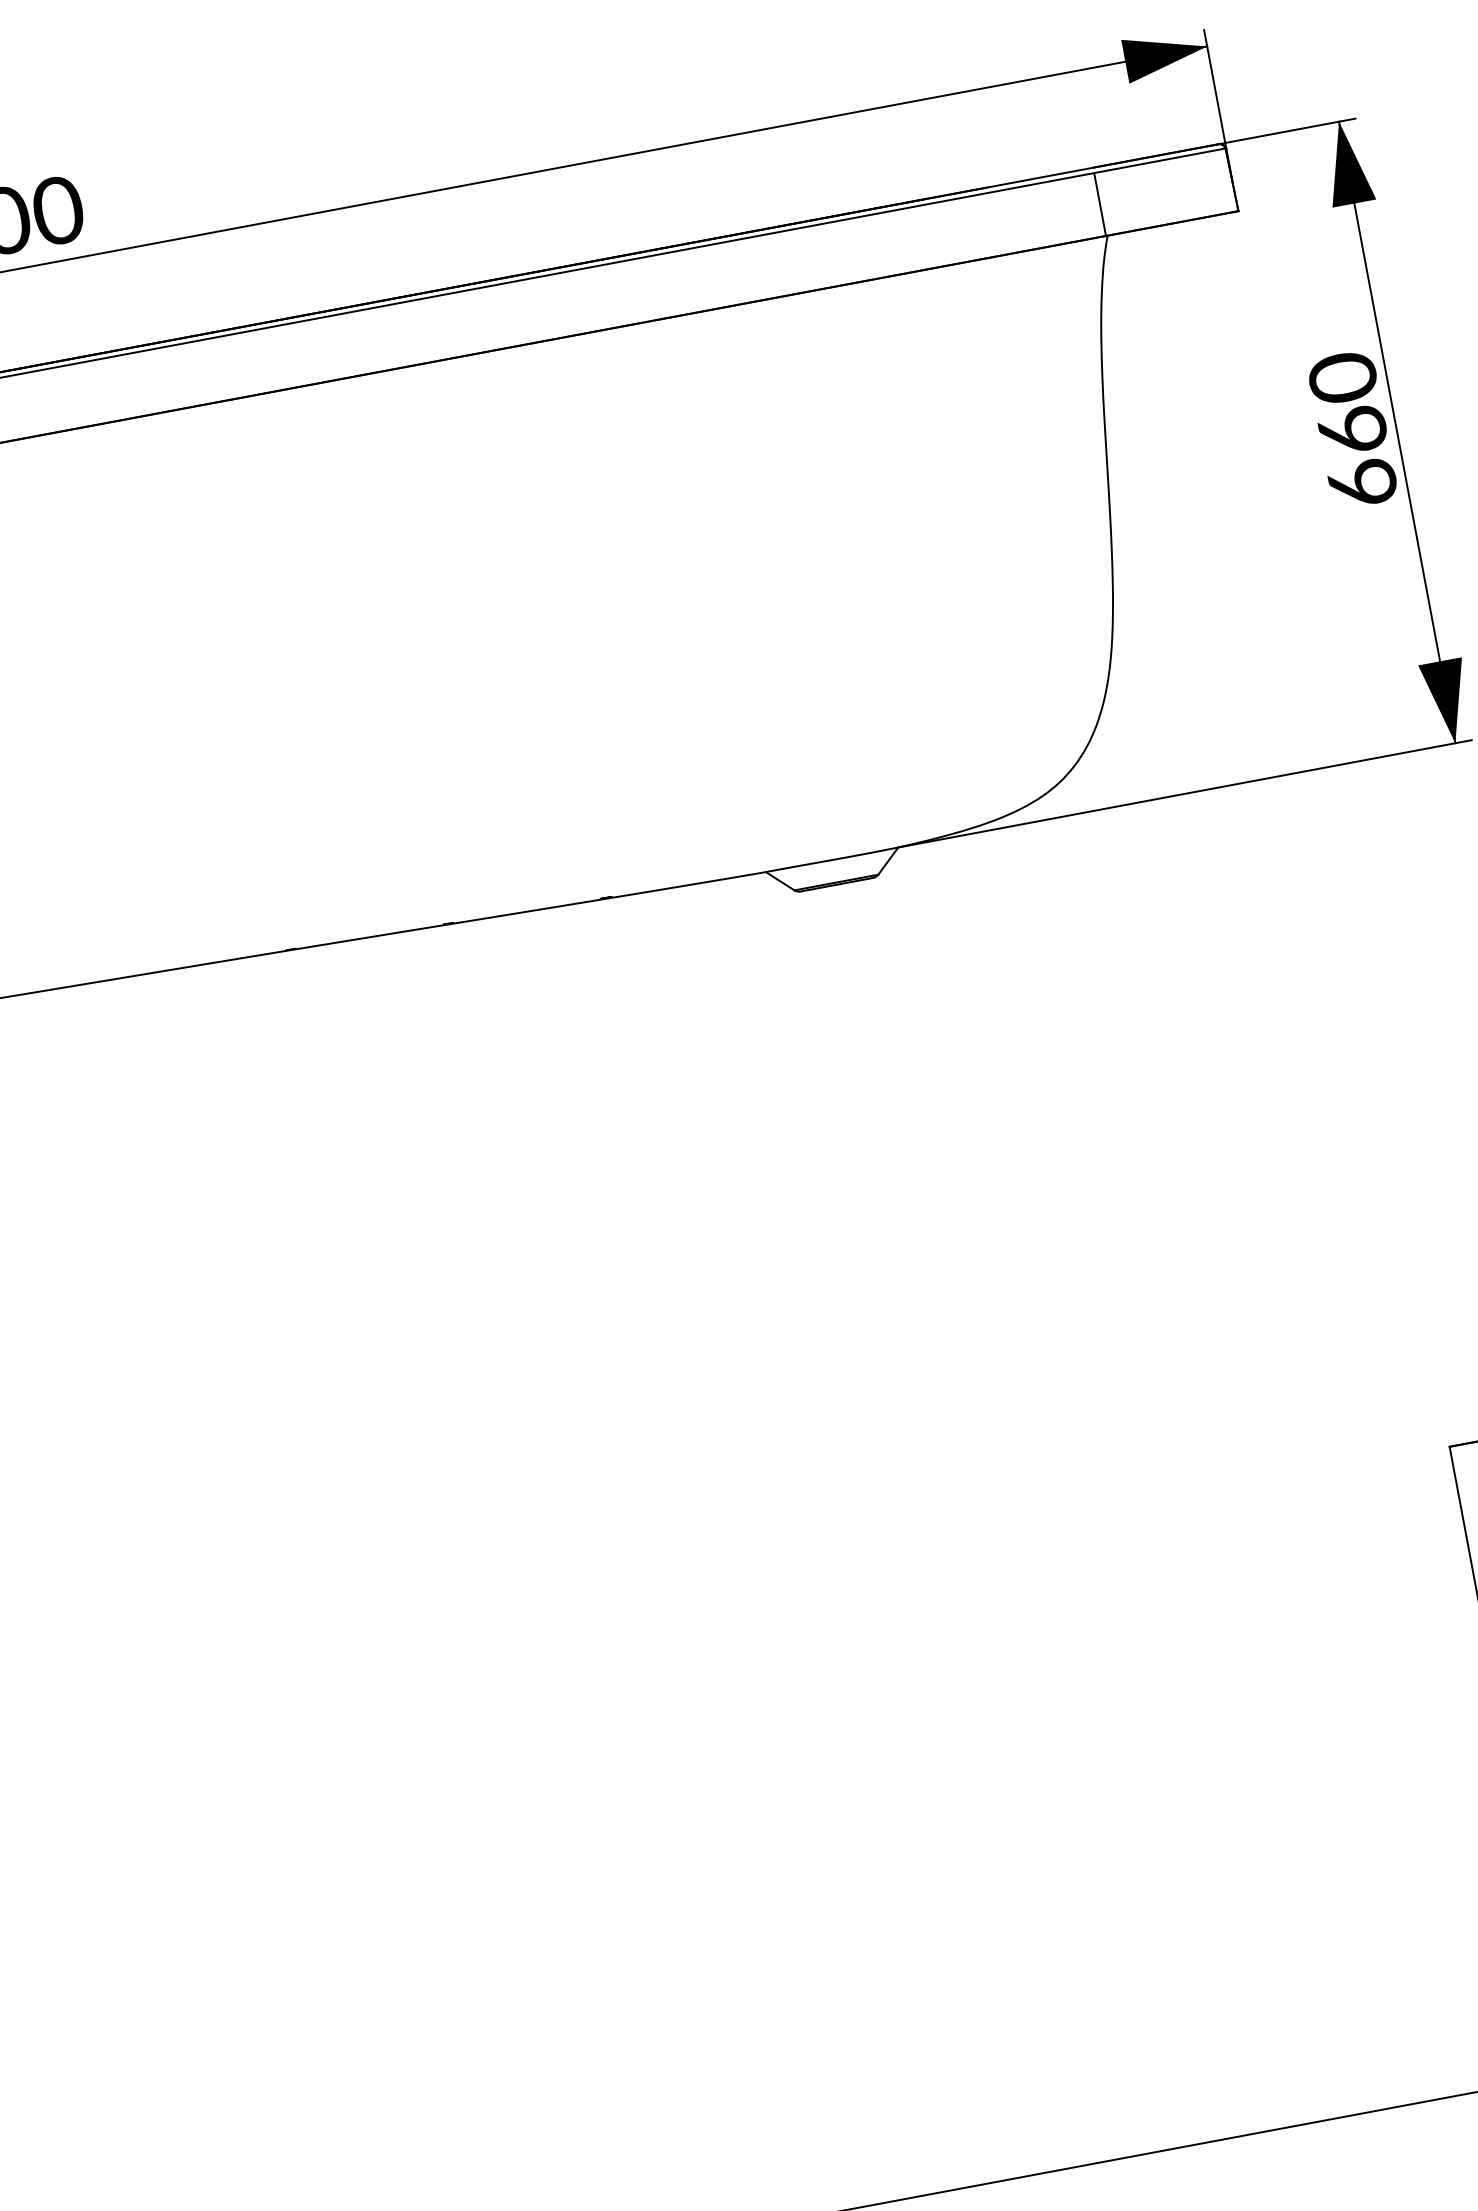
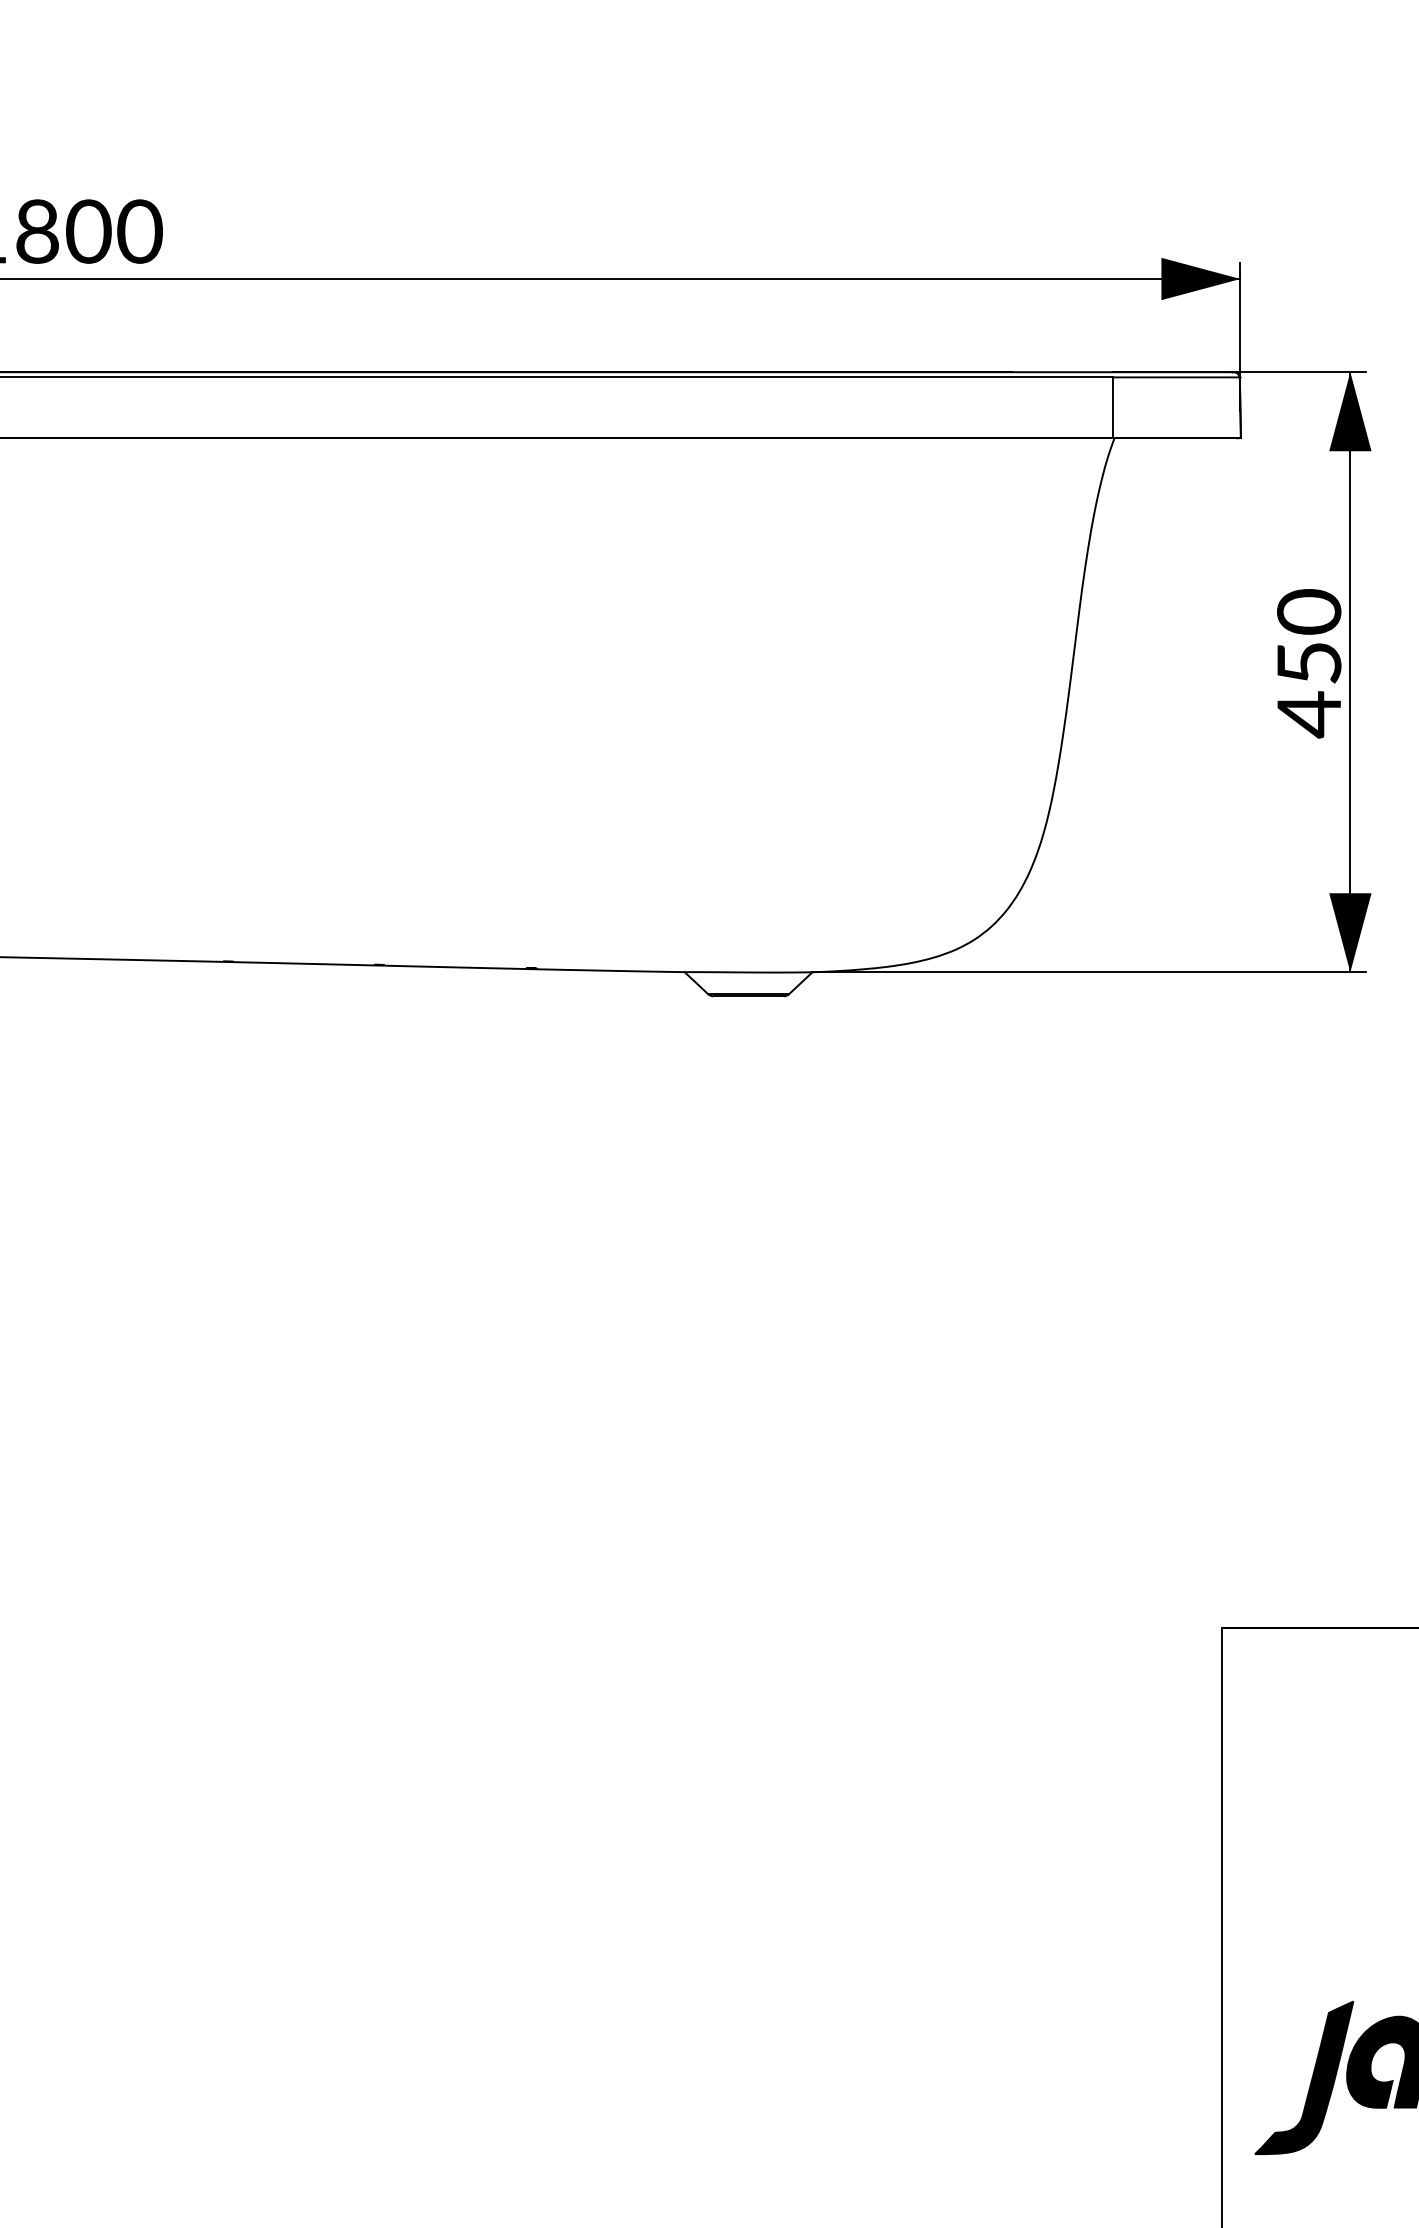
text: (1358, 458) -> (1309, 689), 660 -> 450

